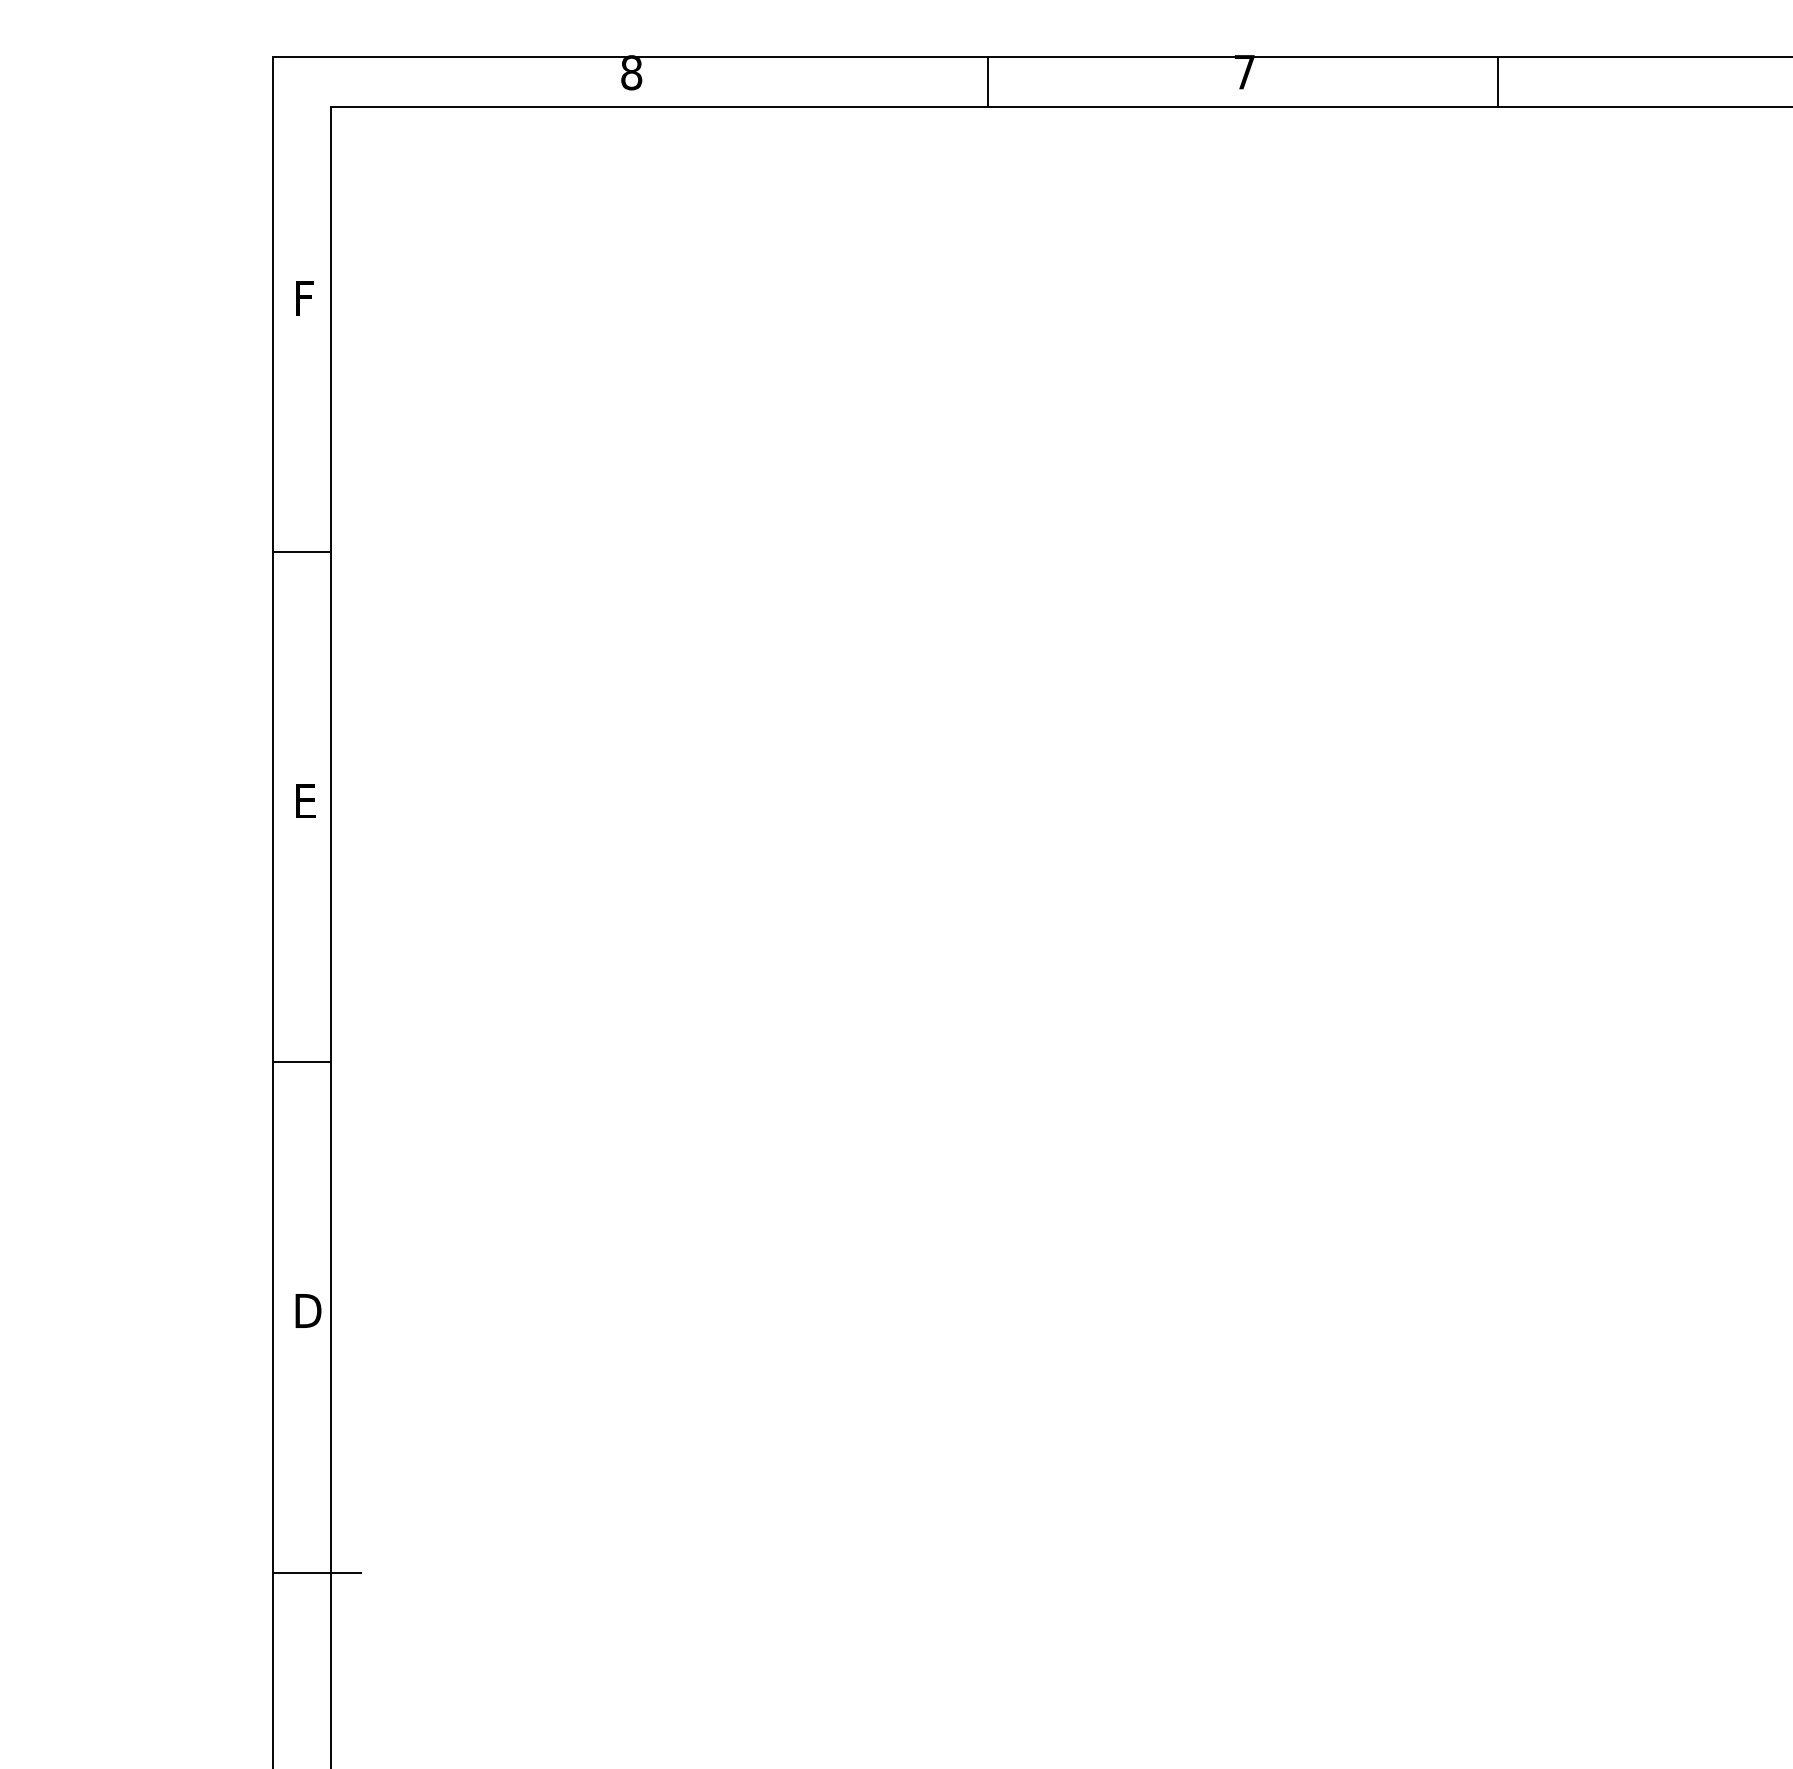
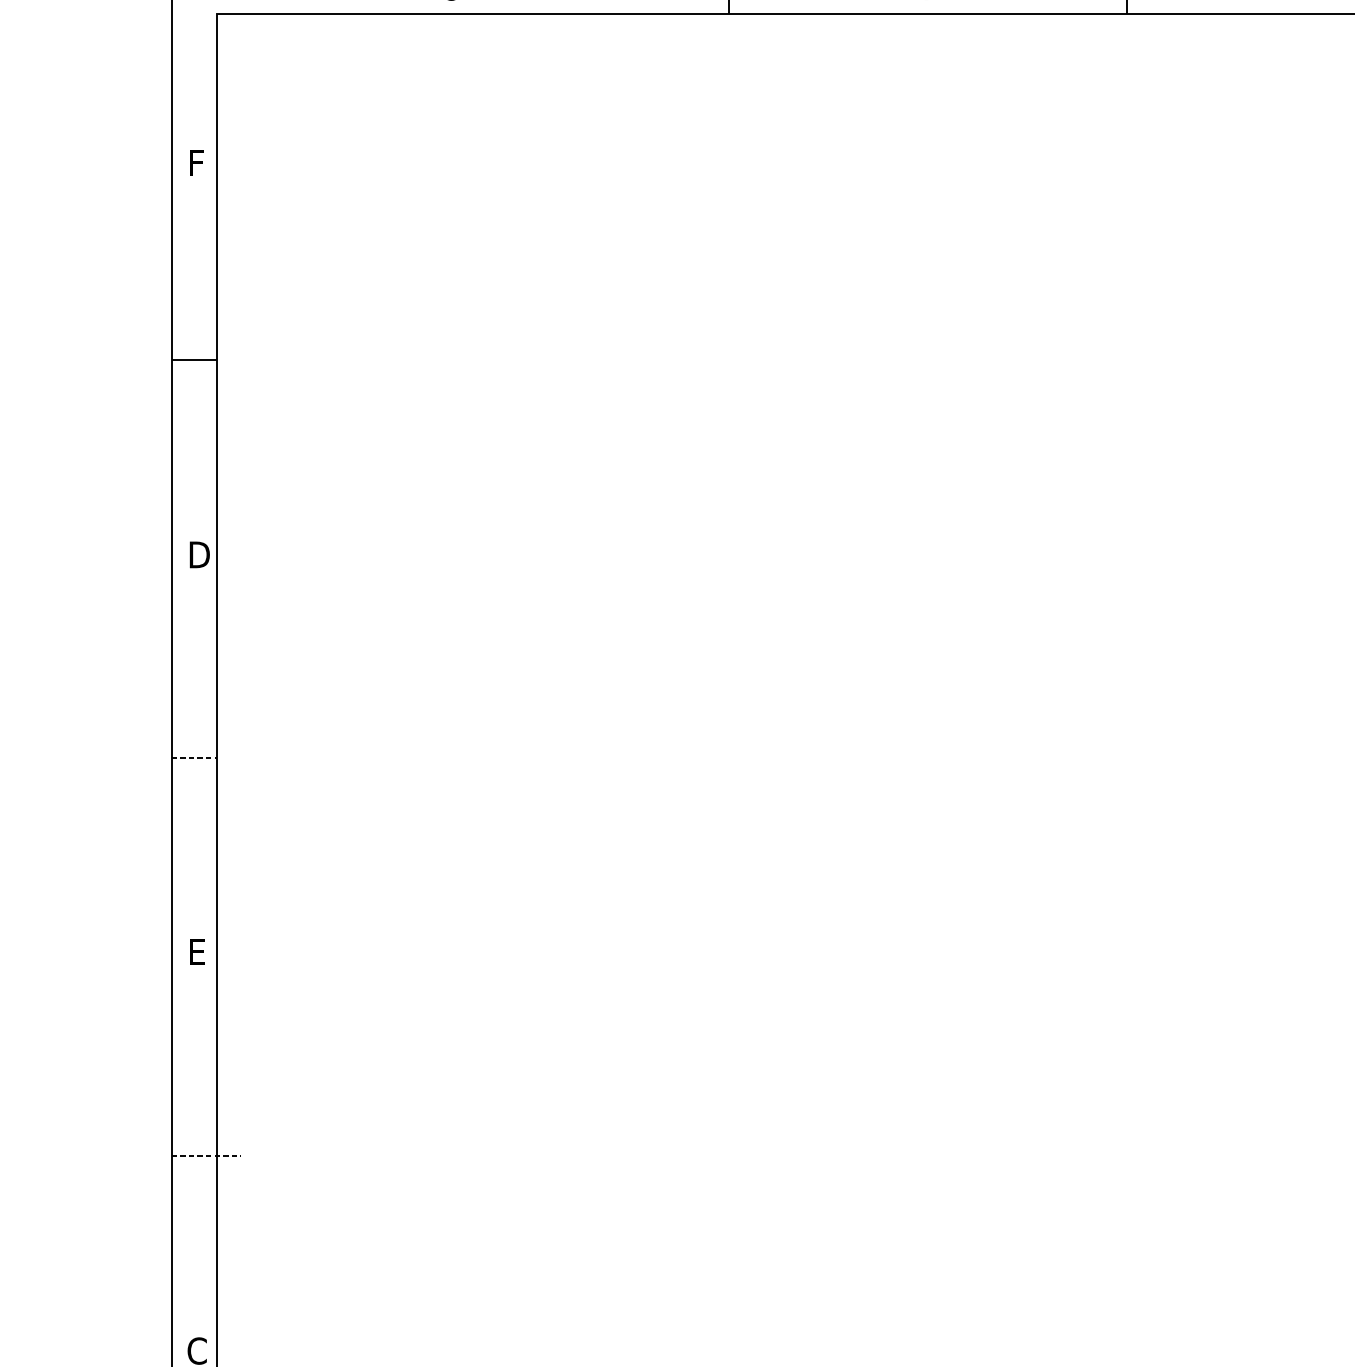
text: (308, 801) -> (199, 555), E -> D
line: (302, 1062) -> (194, 758), solid -> dashed
text: (308, 1310) -> (199, 951), D -> E
line: (317, 1572) -> (206, 1155), solid -> dashed

